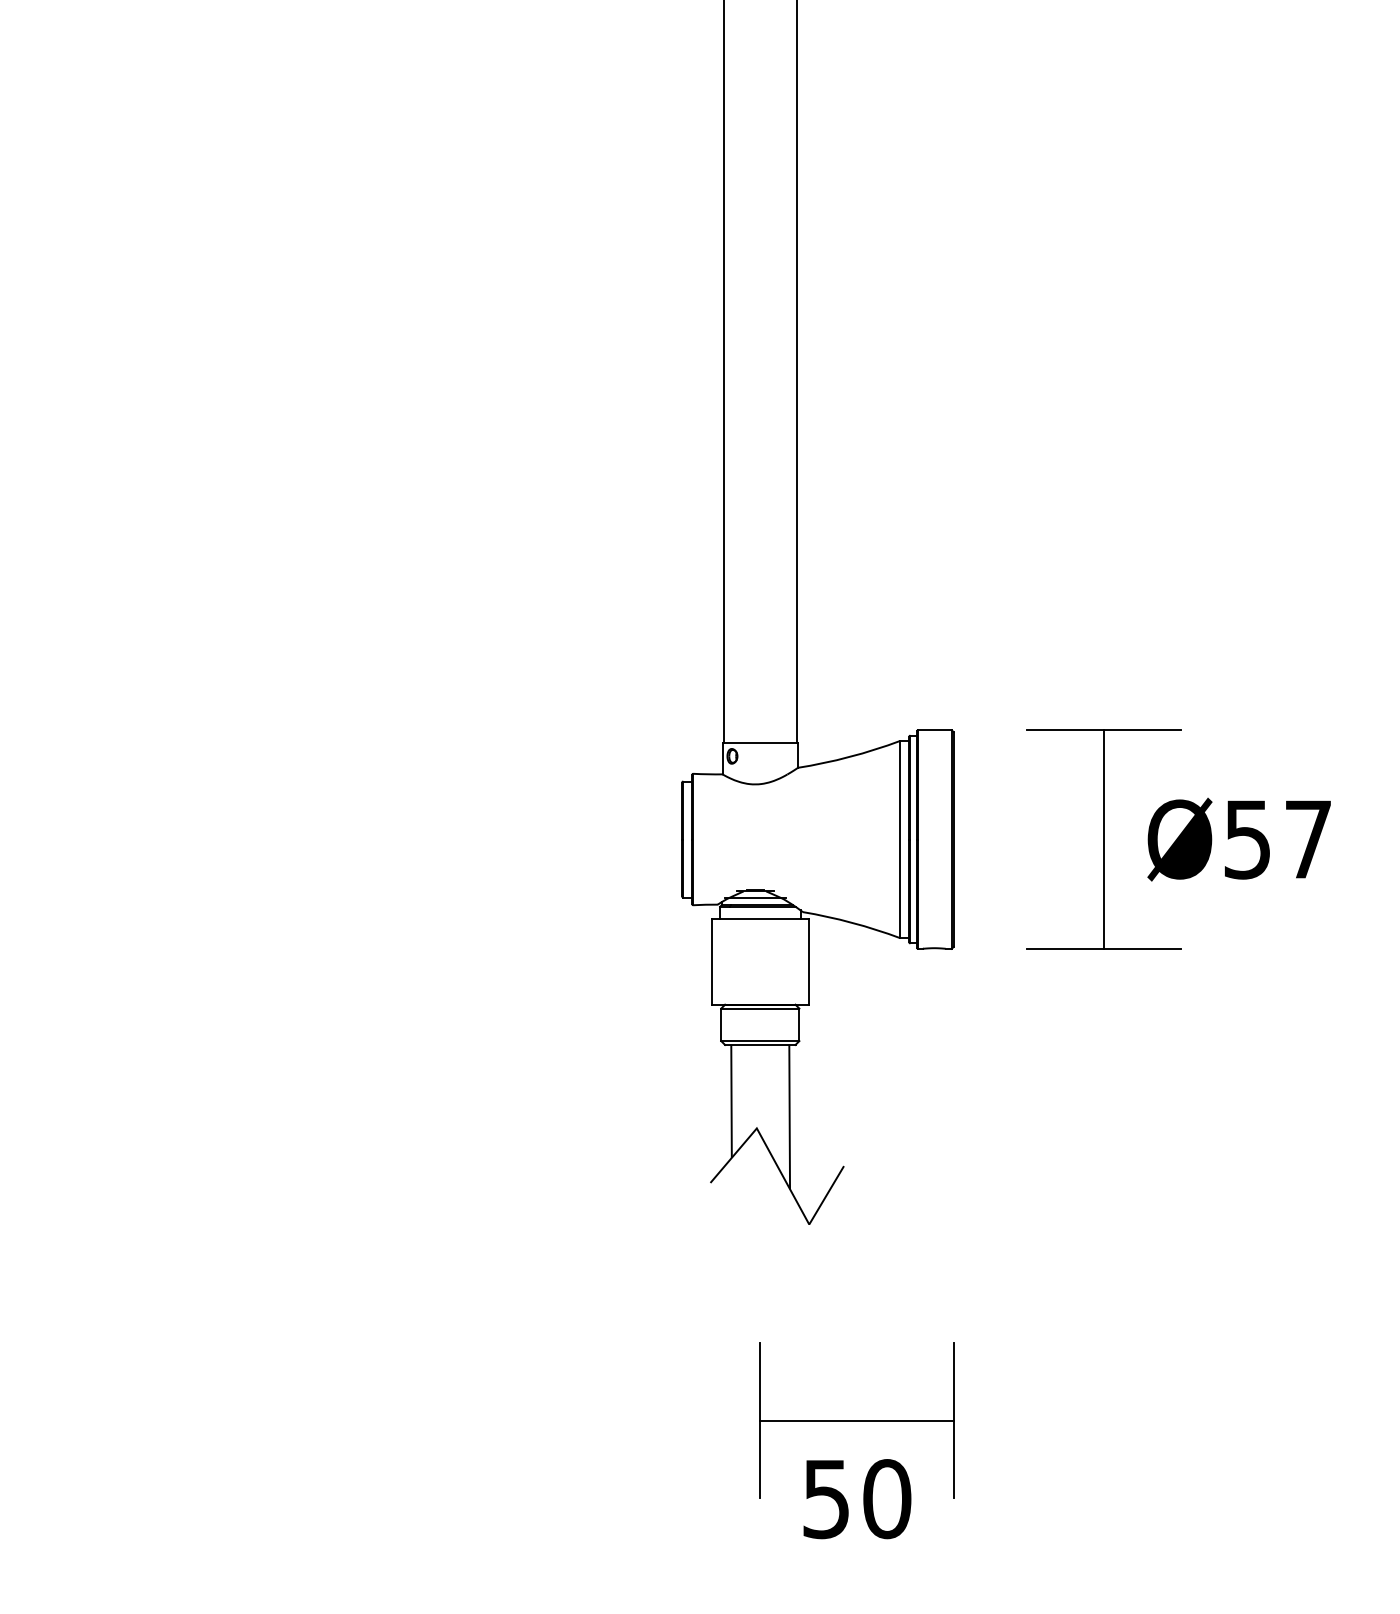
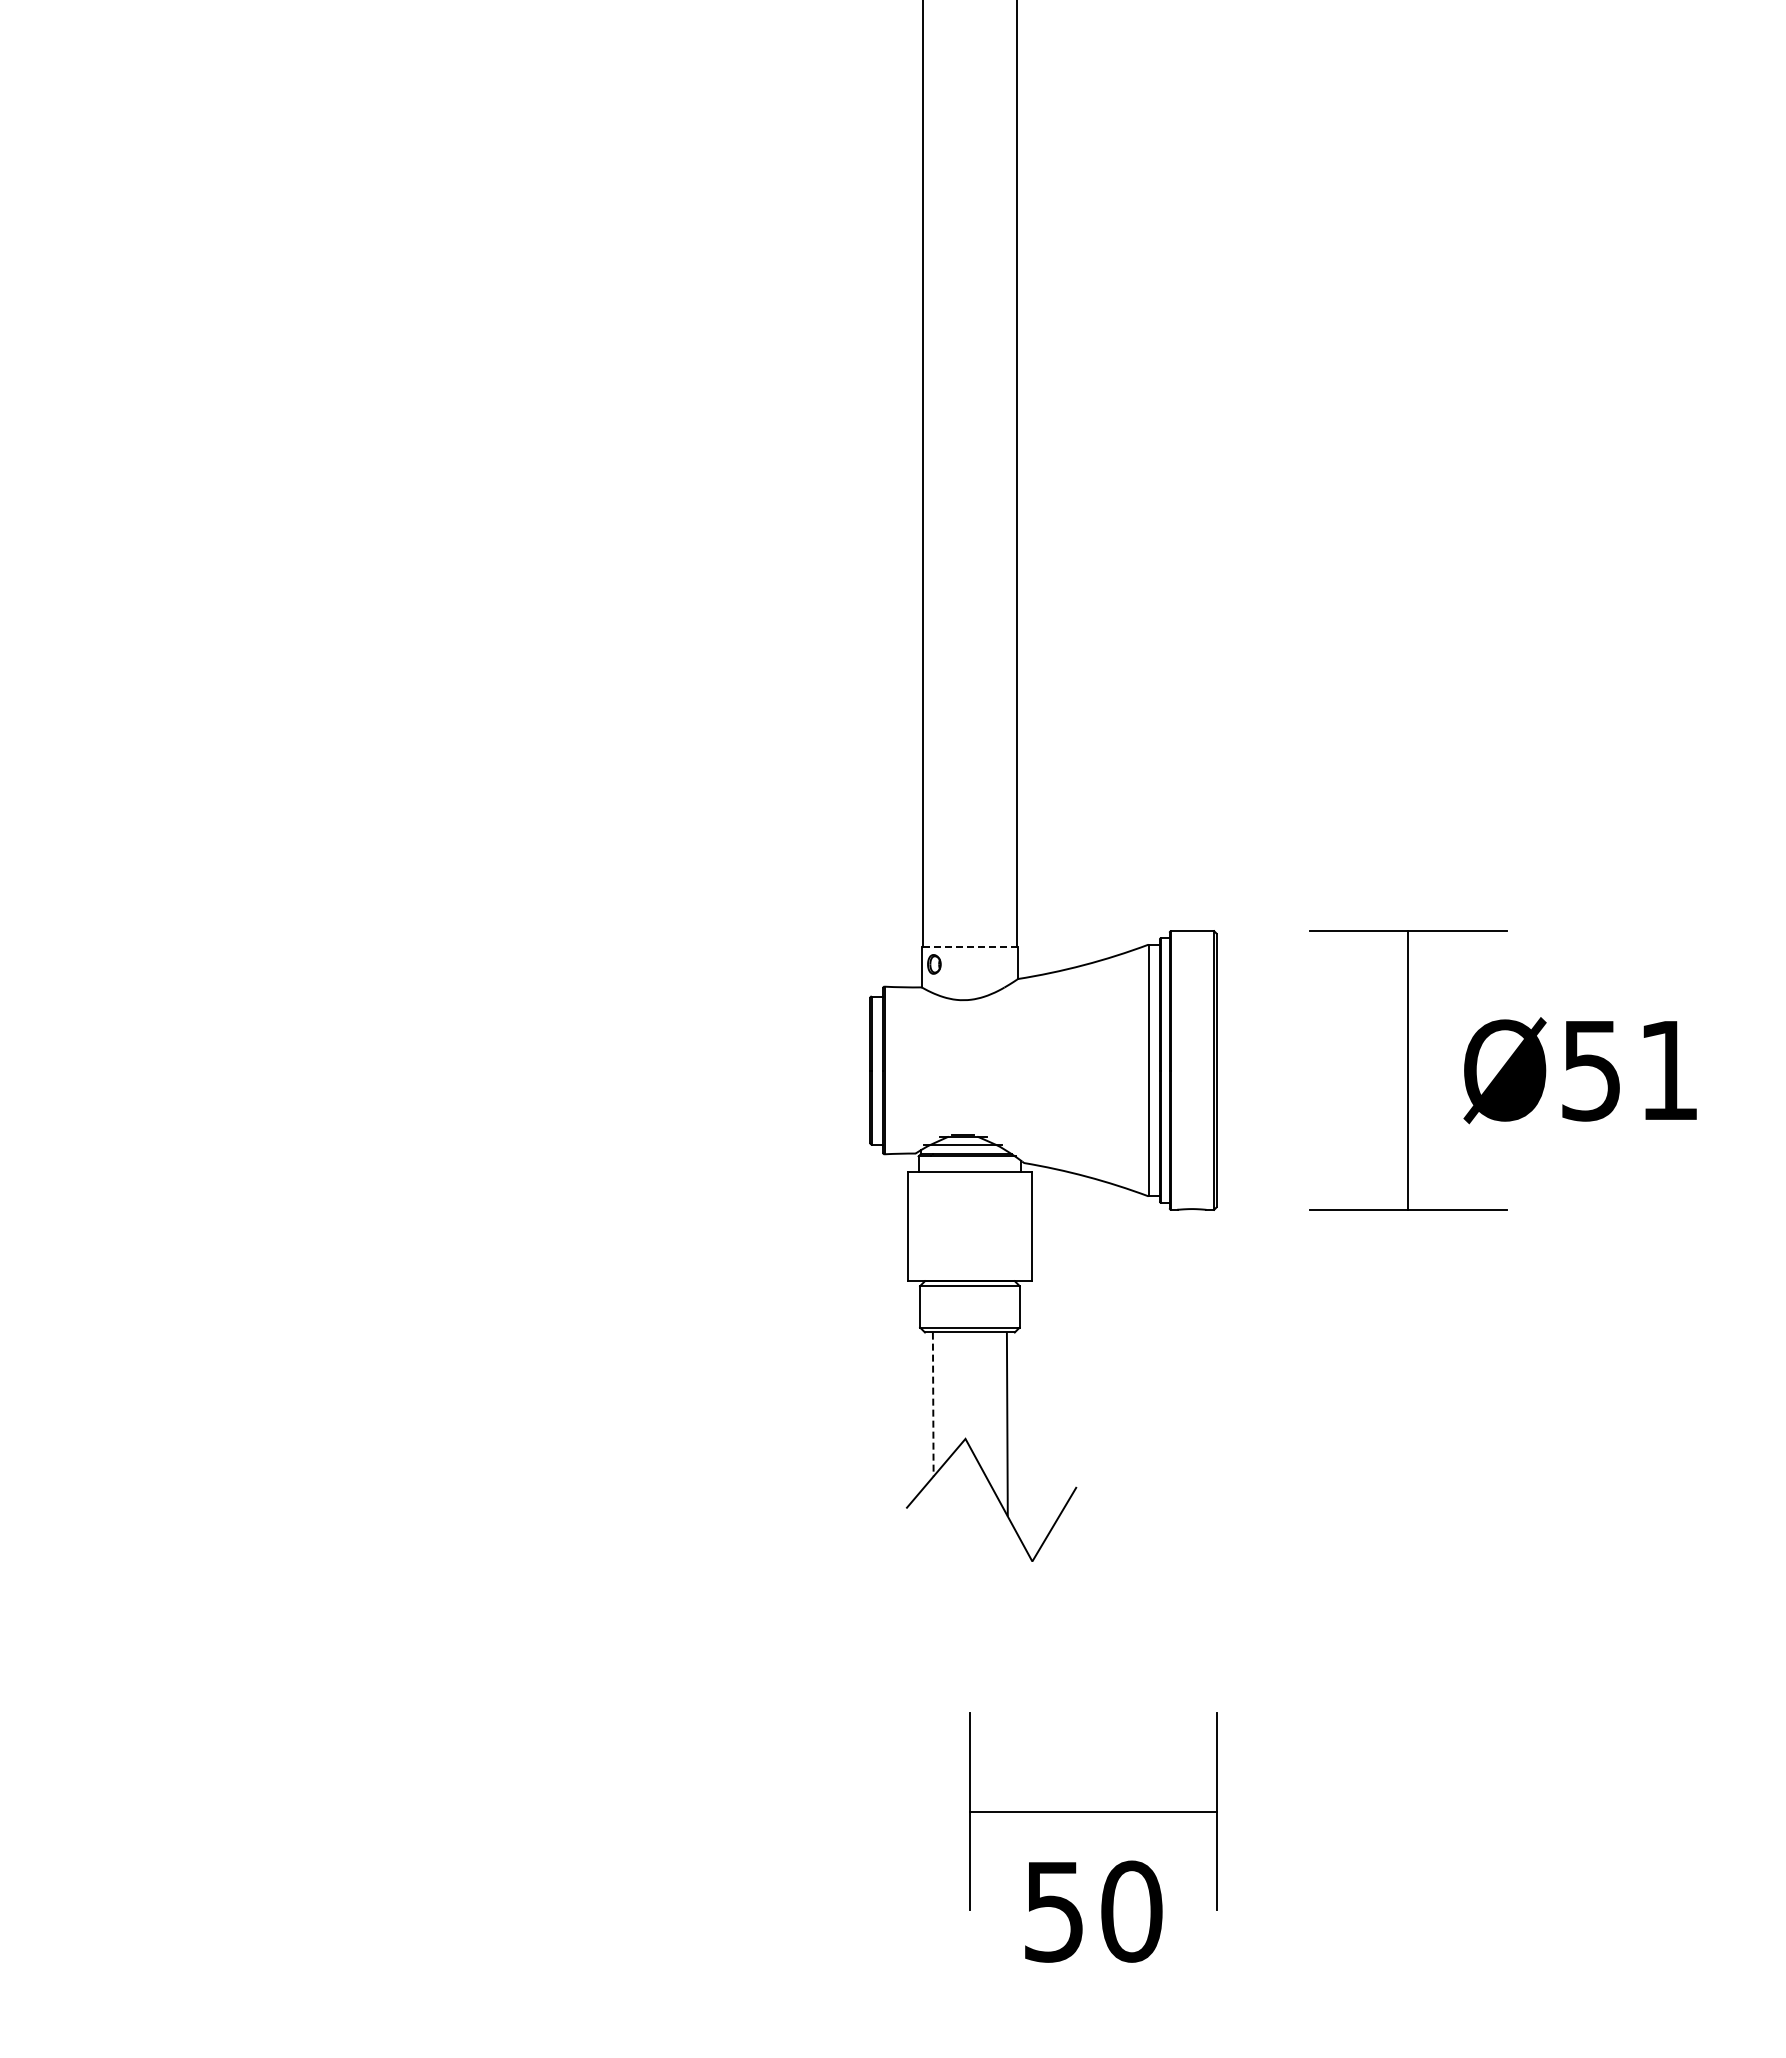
line: (759, 743) -> (969, 947), solid -> dashed
text: (1308, 839) -> (1668, 1070), Ø57 -> Ø51
line: (731, 1101) -> (933, 1404), solid -> dashed

